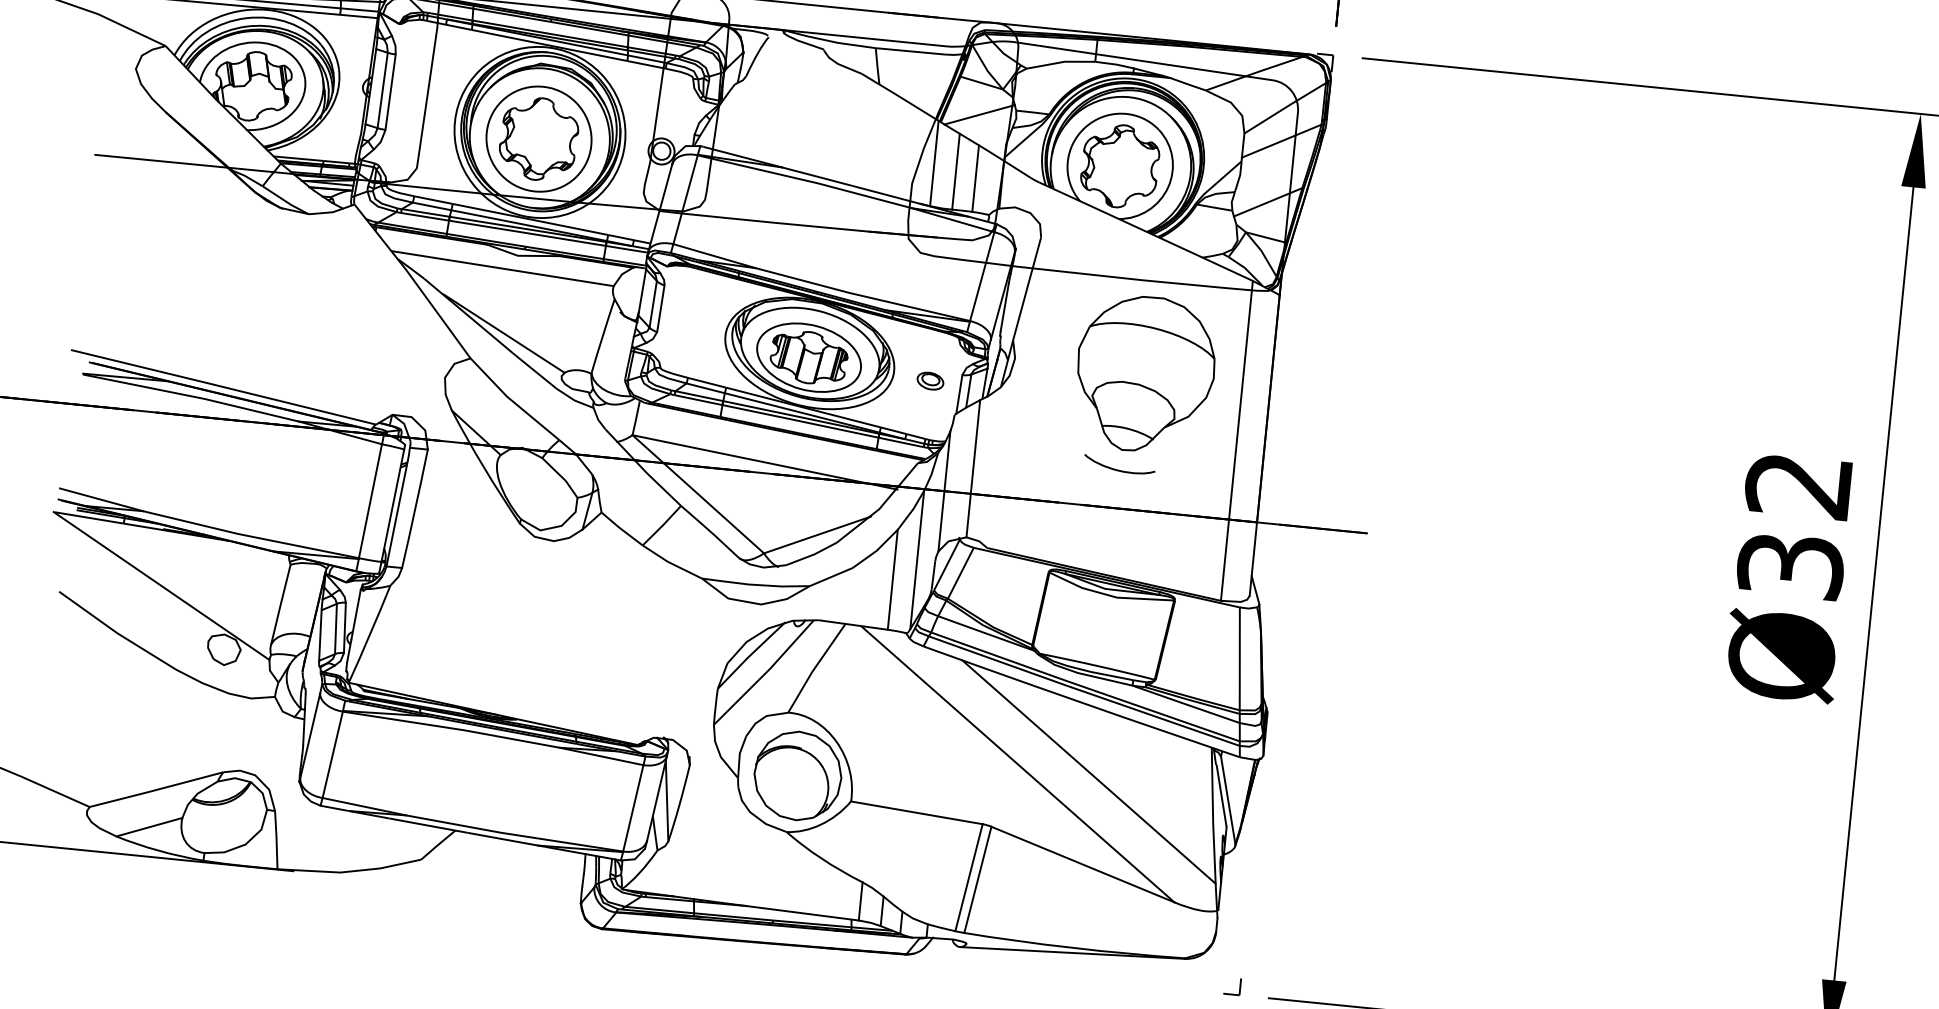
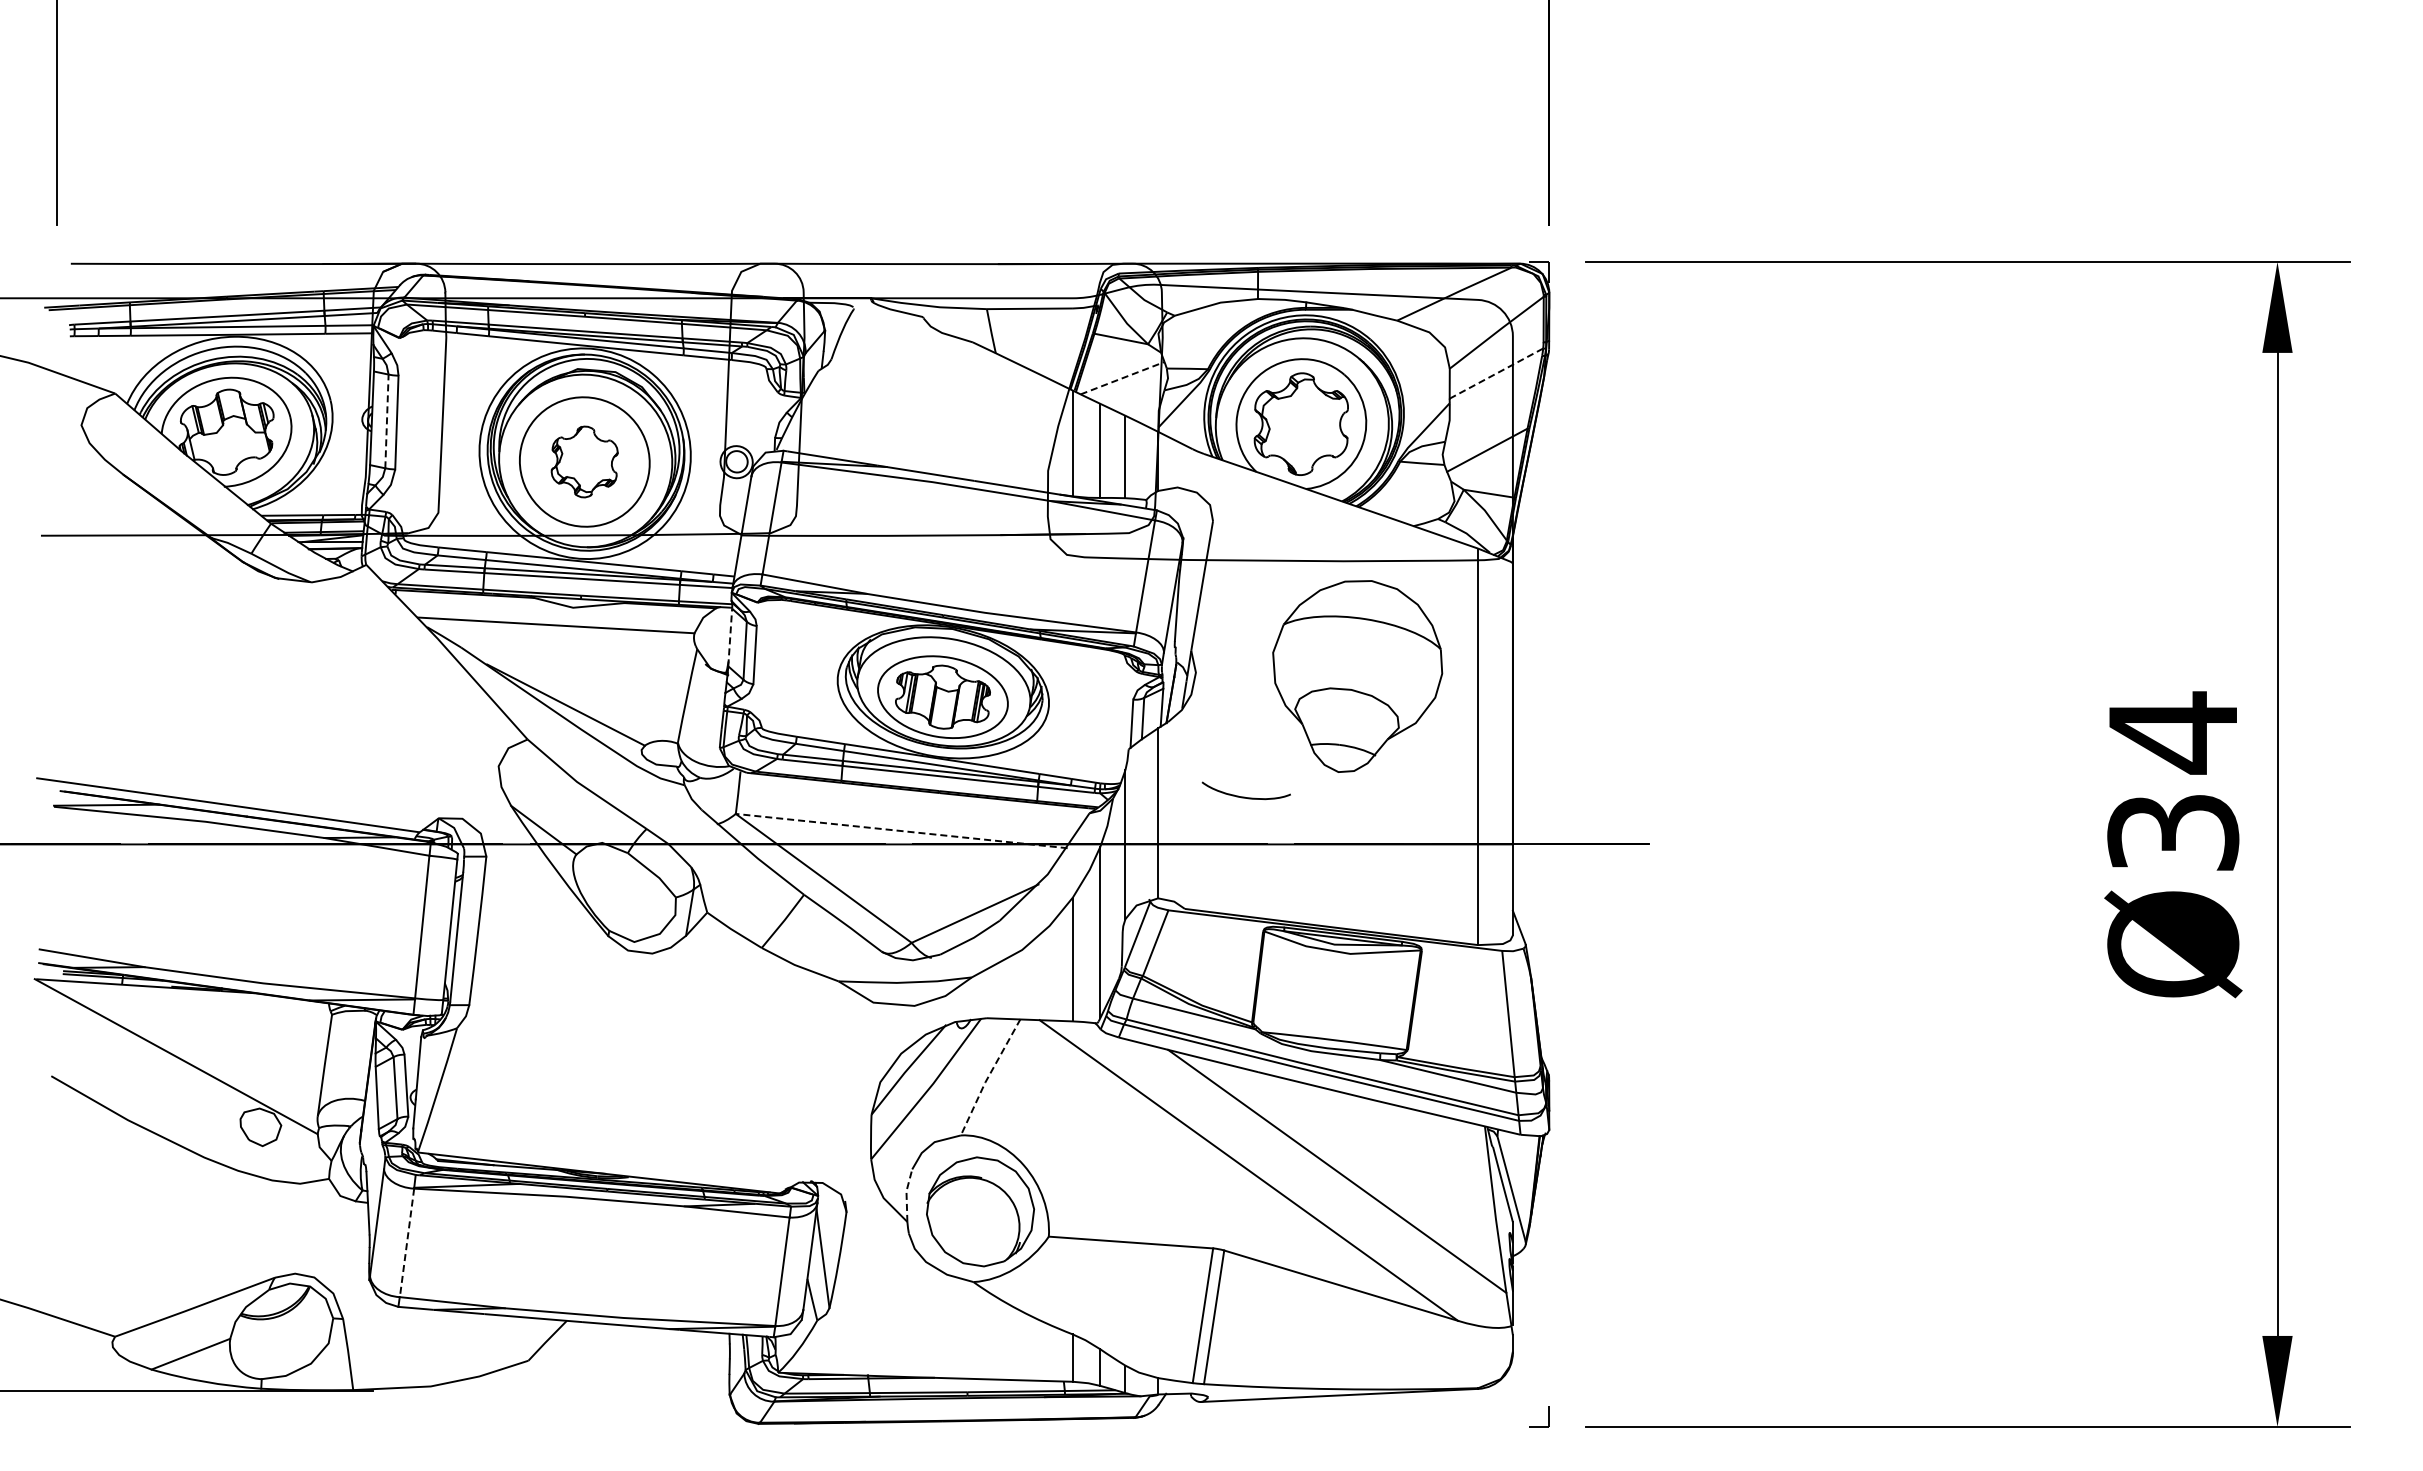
line: (382, 90) -> (386, 421), solid -> dashed
line: (979, 115) -> (1122, 378), solid -> dashed
part: (538, 138) -> (584, 461), size x0.7
line: (1281, 141) -> (1496, 373), solid -> dashed
line: (642, 292) -> (730, 637), solid -> dashed
part: (930, 381) -> (1094, 711), removed
line: (764, 462) -> (901, 831), solid -> dashed
curve: (1117, 469) -> (1244, 796), moved
text: (1797, 485) -> (2171, 732), Ø32 -> Ø34
line: (815, 668) -> (988, 1077), solid -> dashed
line: (333, 754) -> (407, 1242), solid -> dashed
line: (739, 755) -> (906, 1194), solid -> dashed

